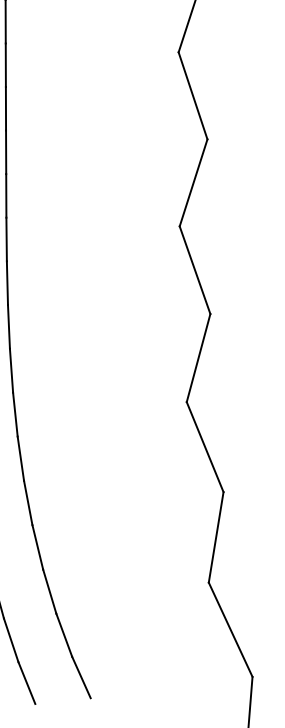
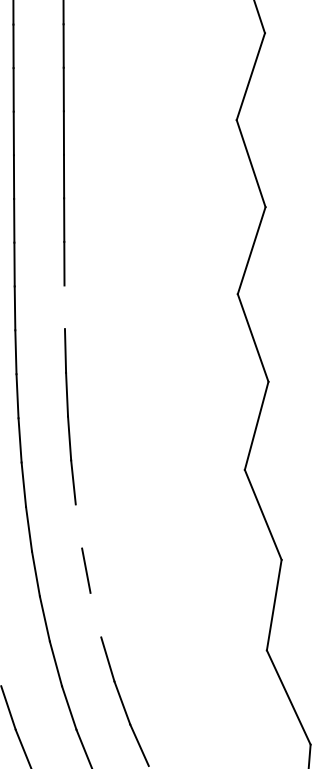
line: (6, 239) -> (64, 307), removed
line: (20, 458) -> (78, 526), removed
line: (37, 546) -> (95, 614), removed

